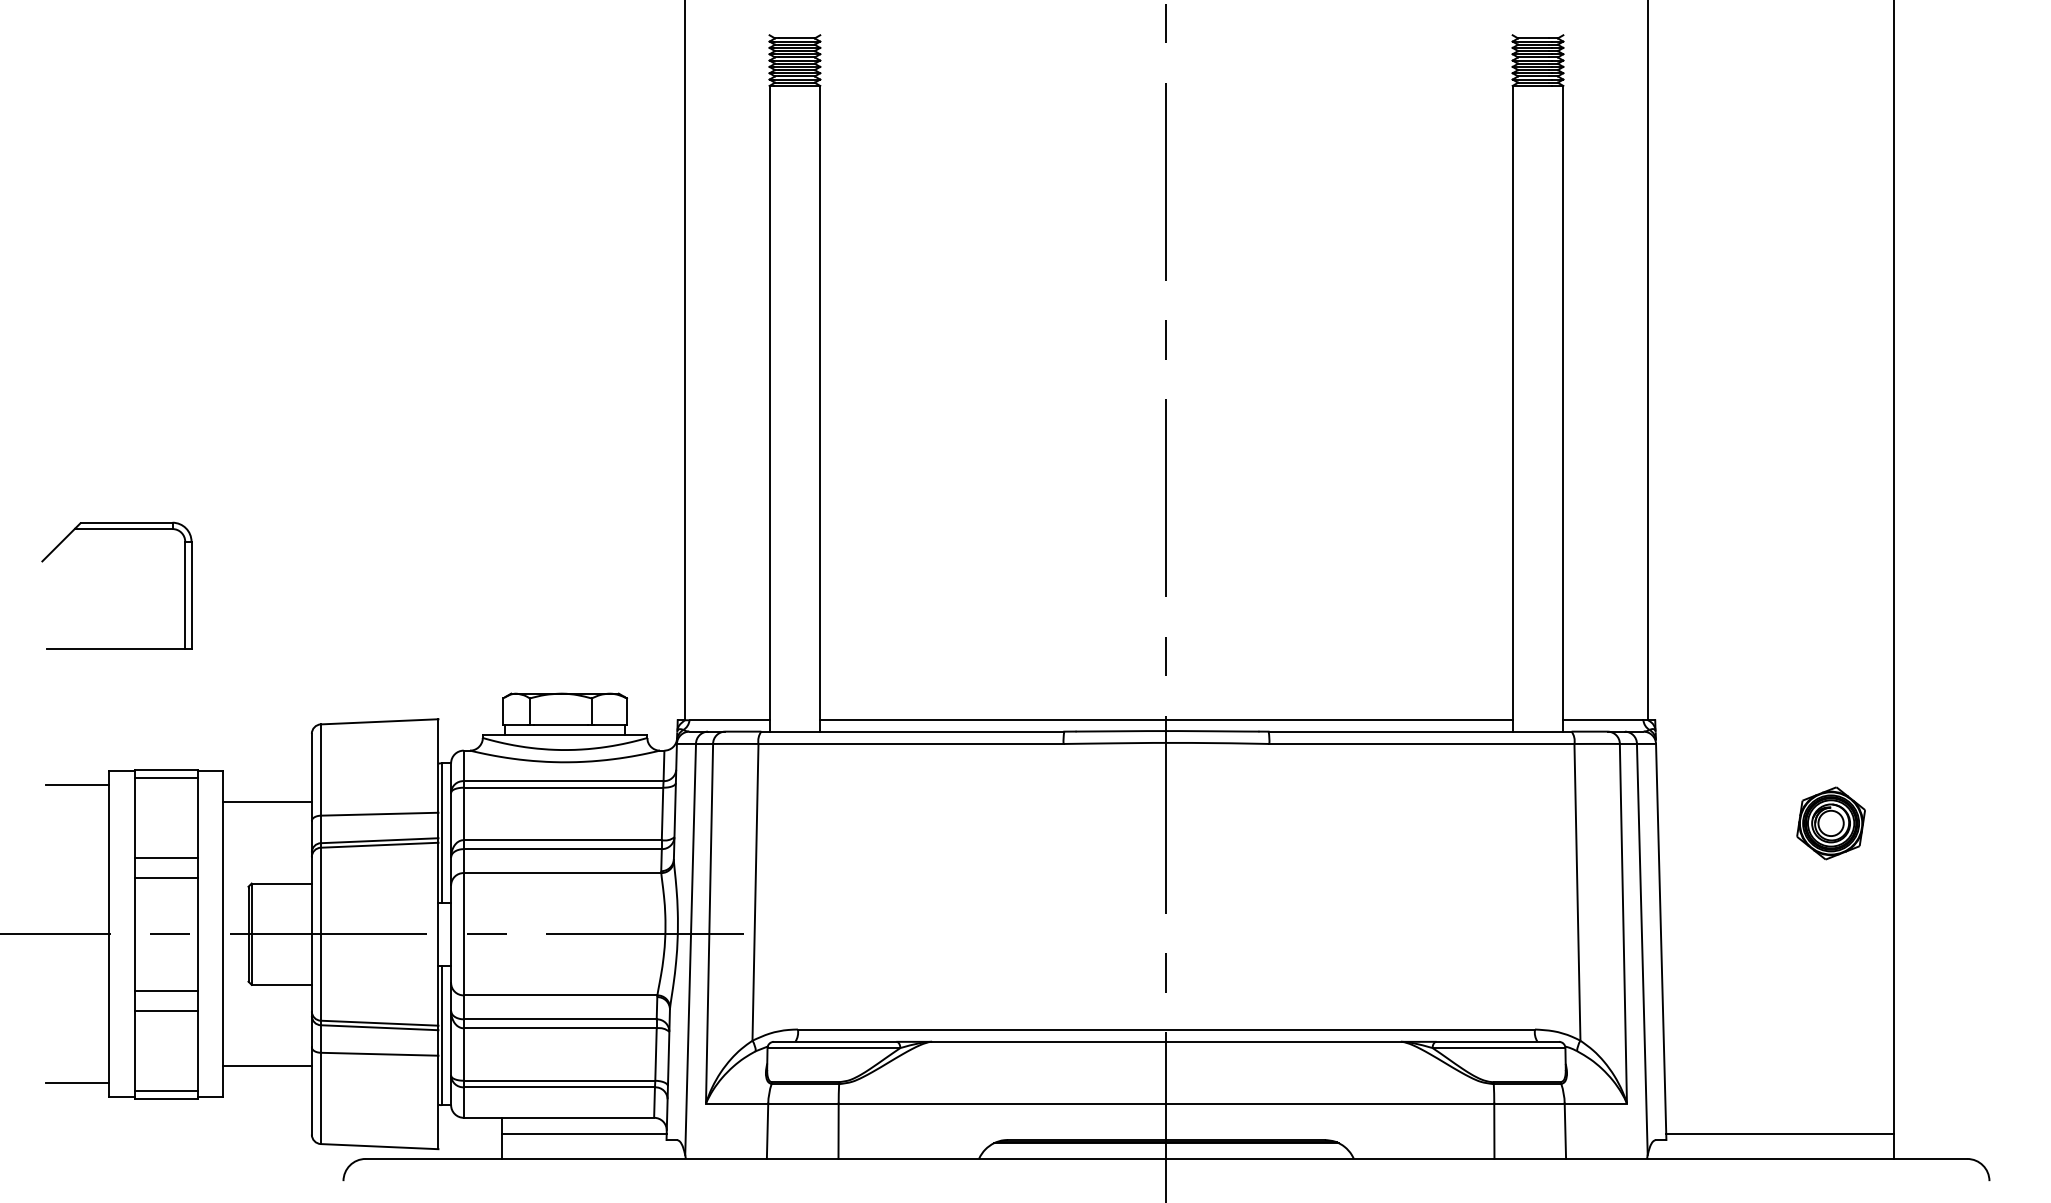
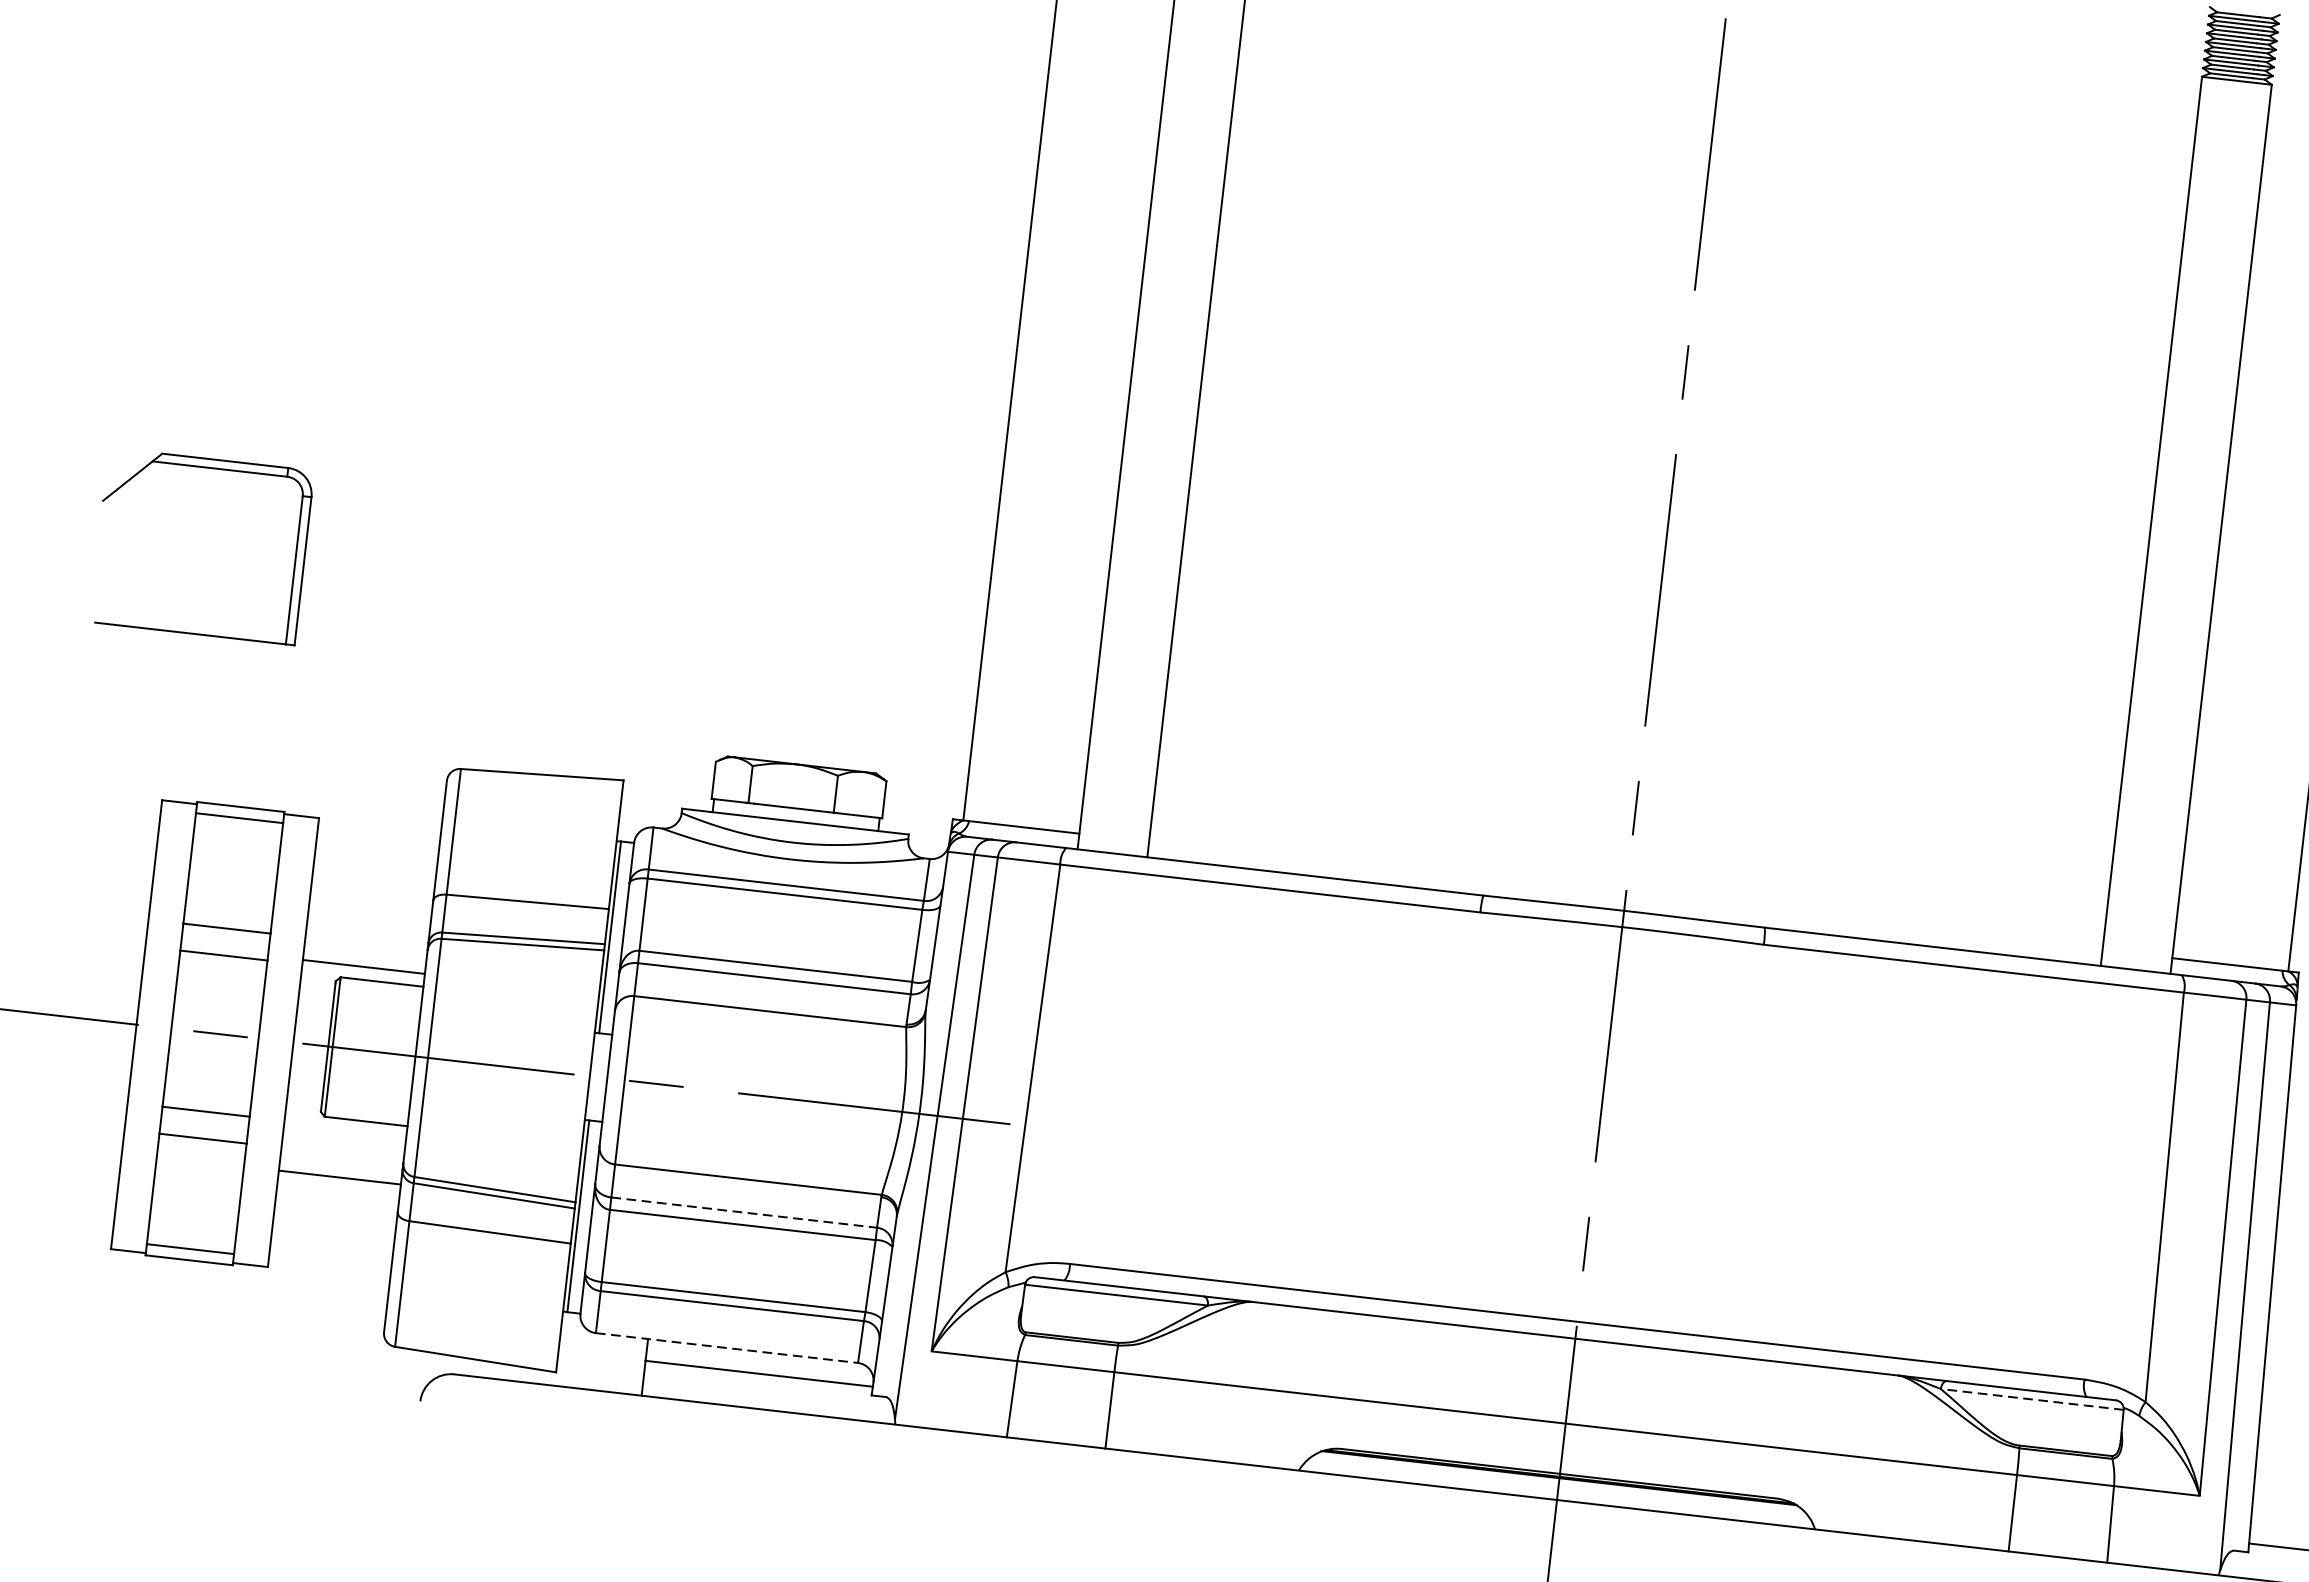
line: (1166, 720) -> (1625, 896), removed
line: (77, 785) -> (116, 814), removed
line: (267, 802) -> (363, 967), moved
line: (560, 1019) -> (744, 1212), solid -> dashed
line: (1498, 1048) -> (2031, 1399), solid -> dashed
line: (267, 1066) -> (339, 1177), moved
line: (77, 1083) -> (69, 1225), removed
line: (559, 1117) -> (727, 1347), solid -> dashed

